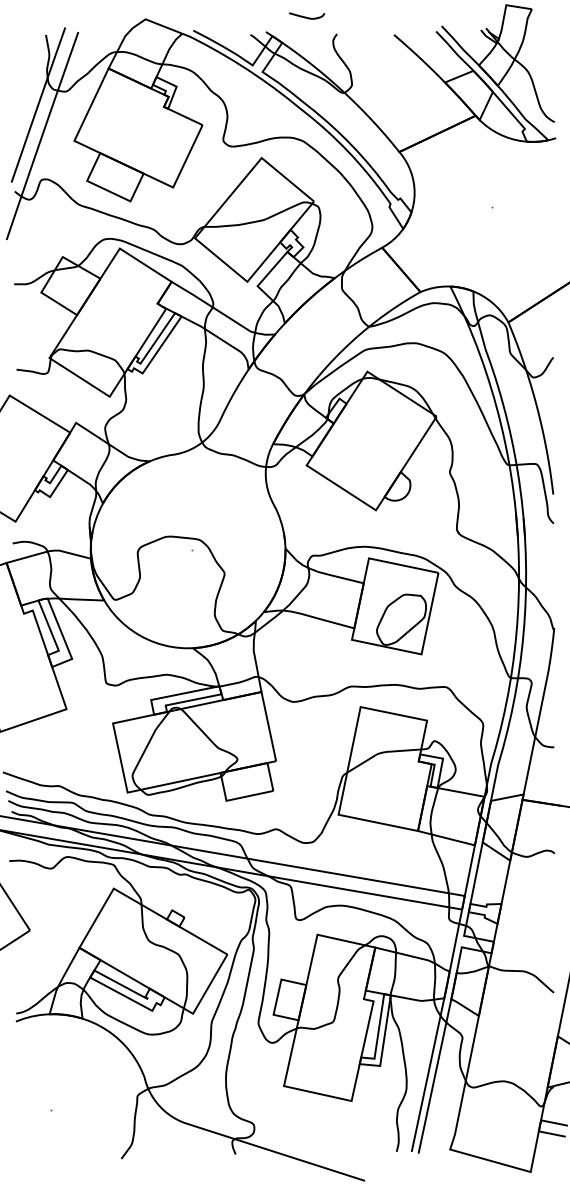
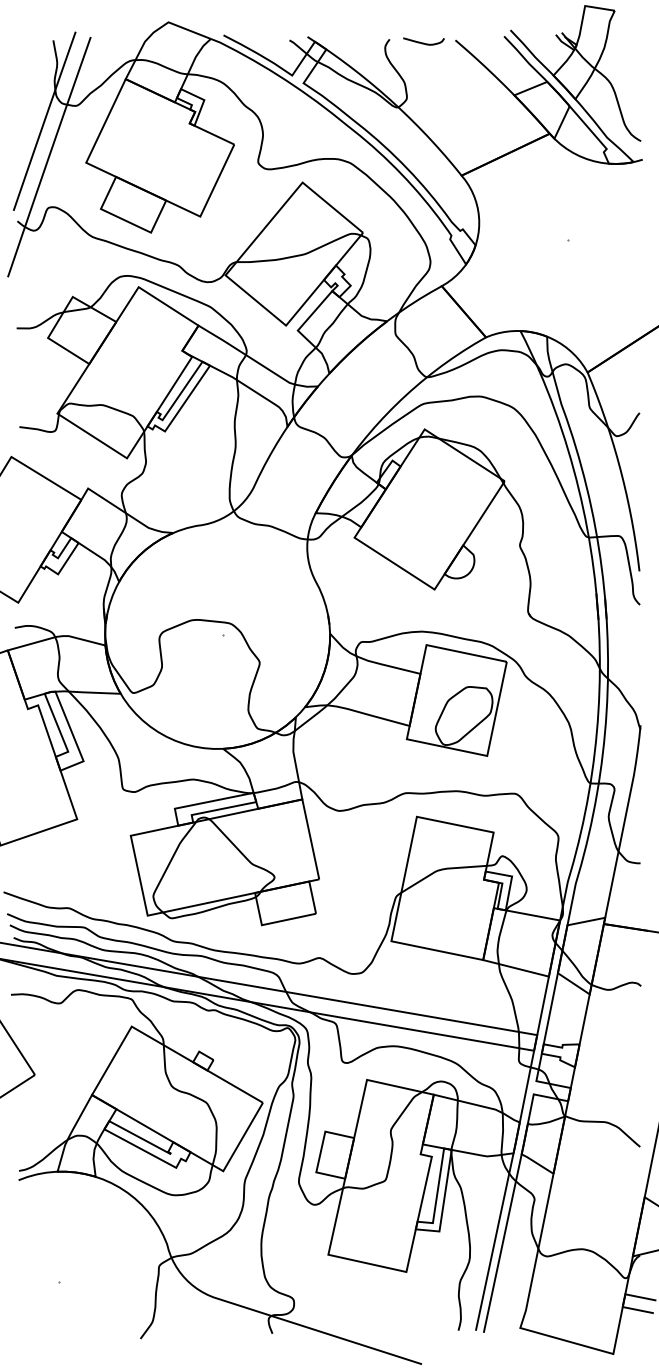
curve: (306, 16) -> (423, 42), moved

